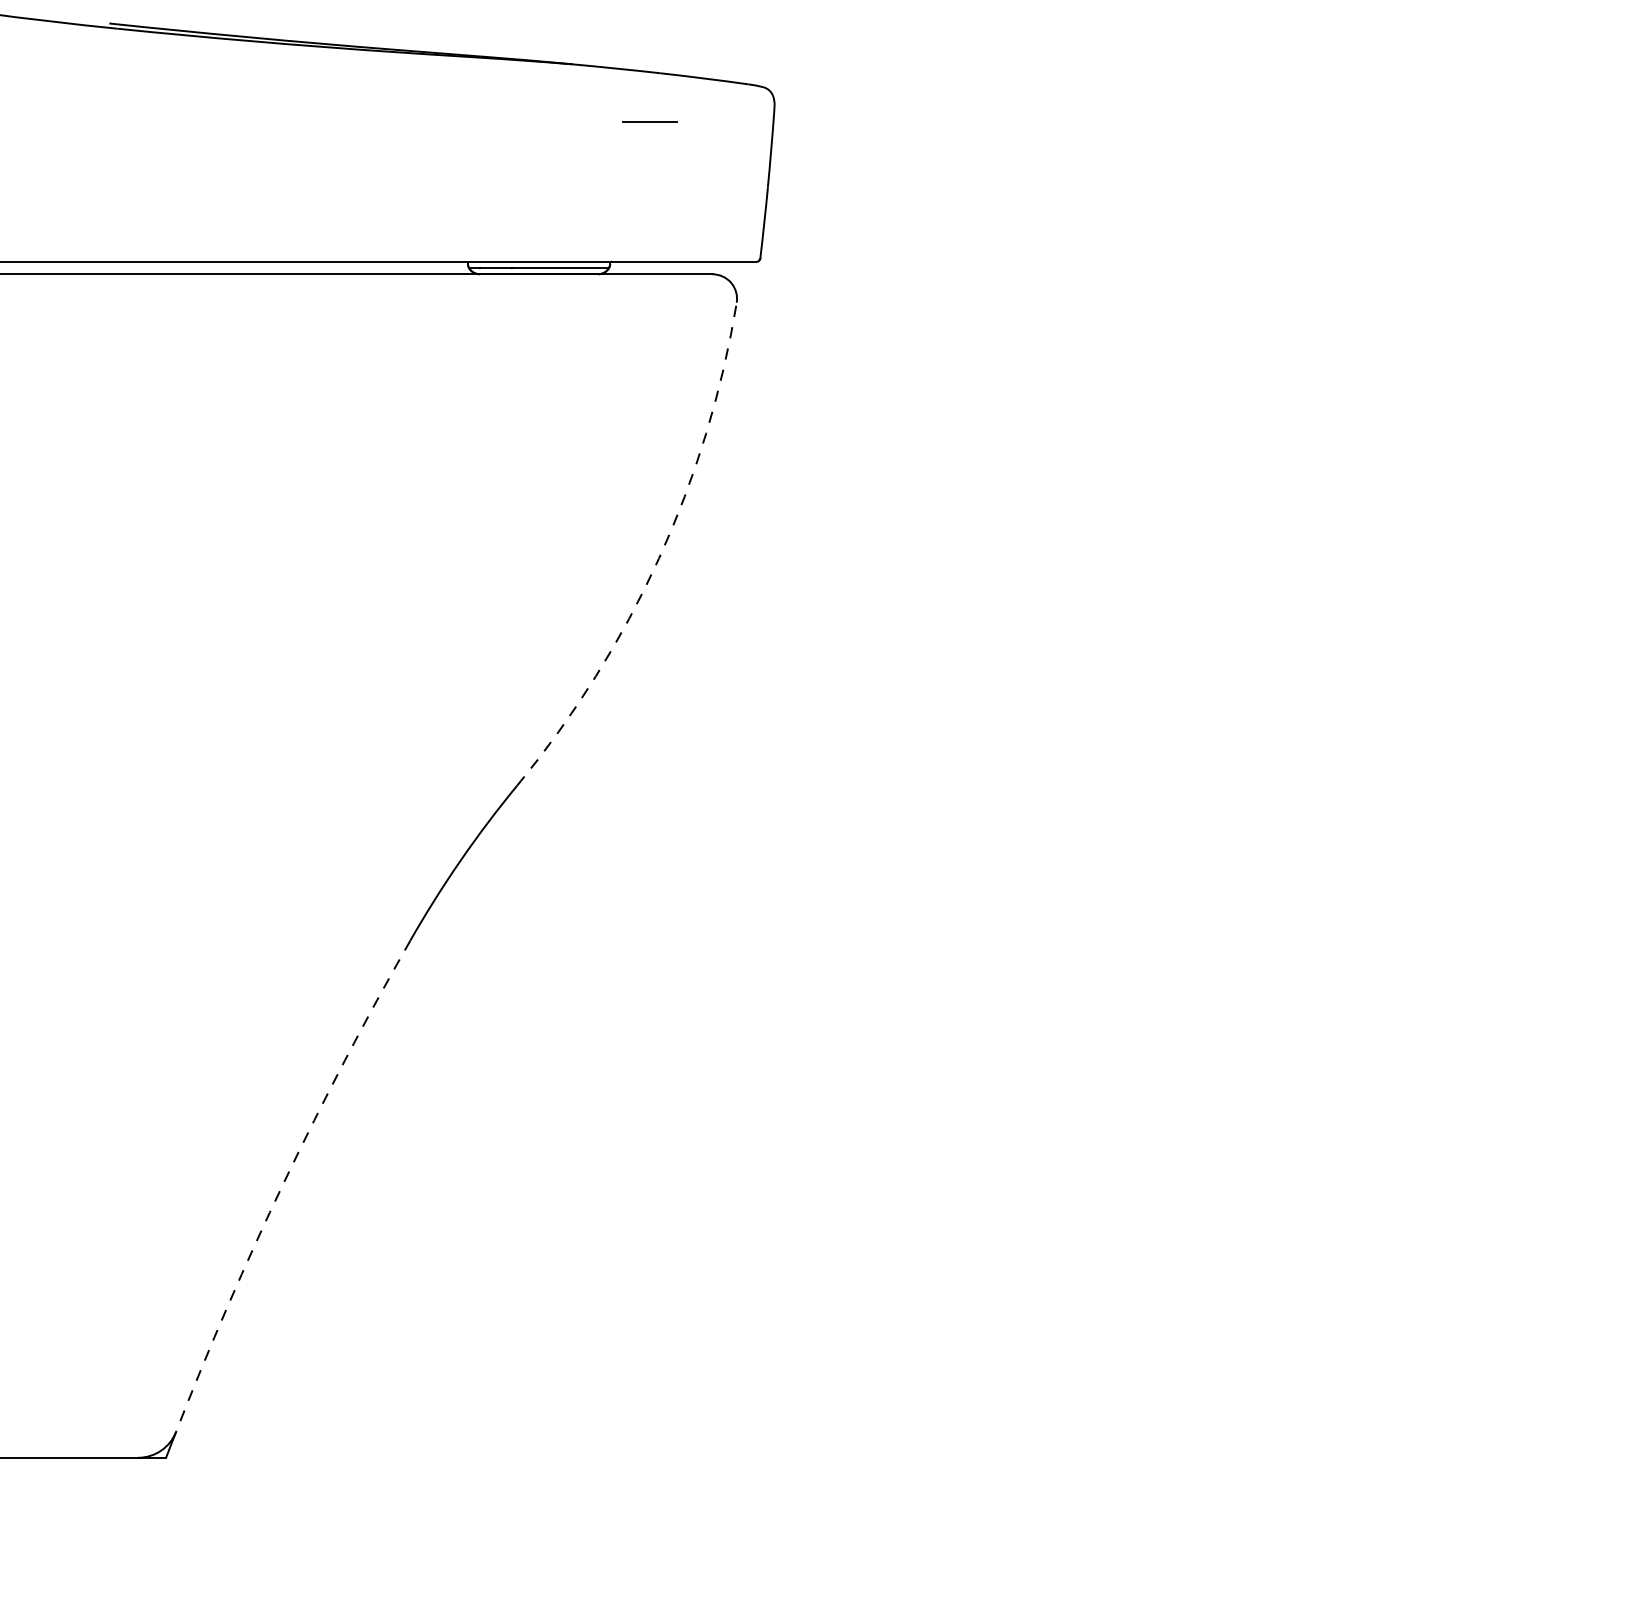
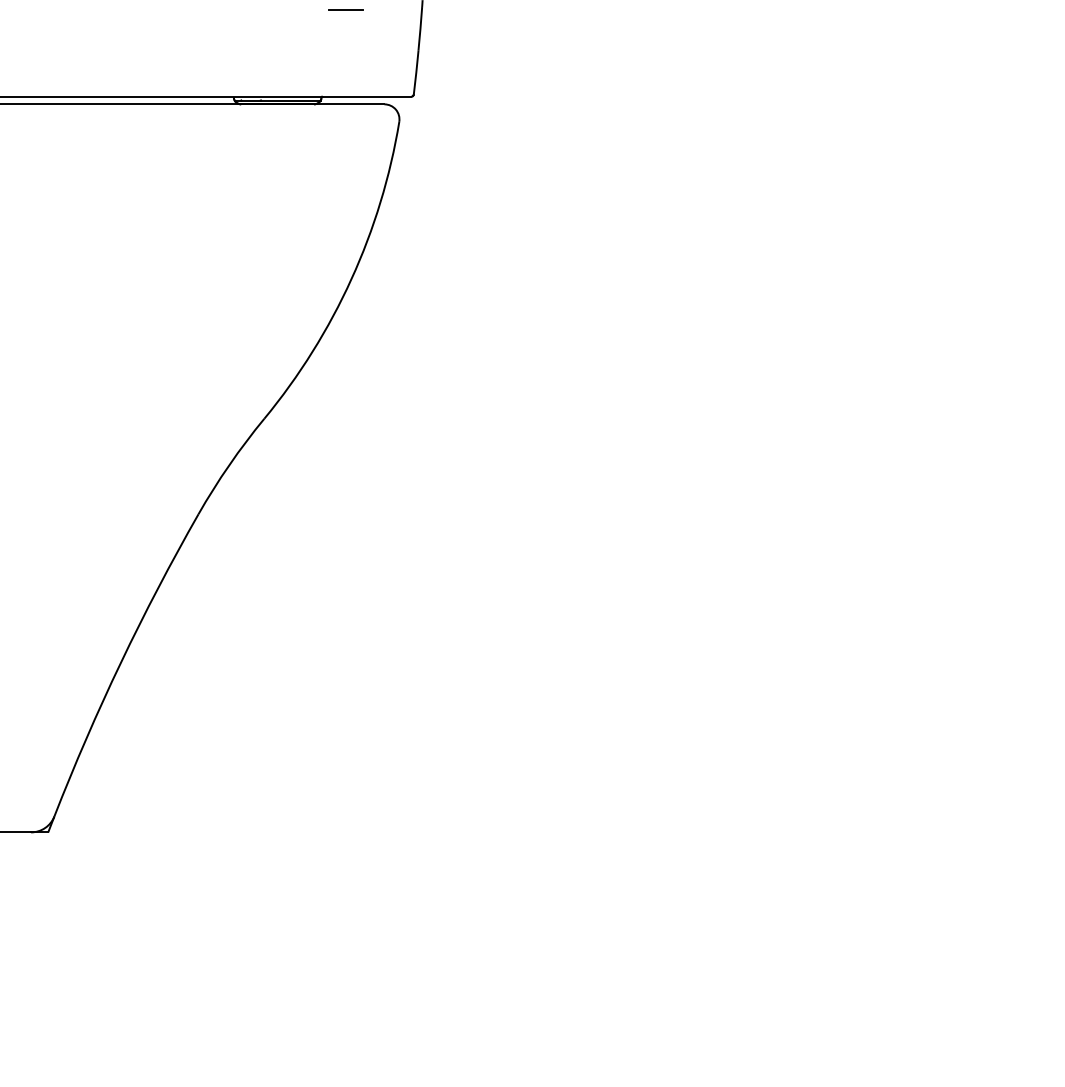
arc: (659, 559) -> (351, 279), dashed -> solid
arc: (283, 1181) -> (120, 662), dashed -> solid

